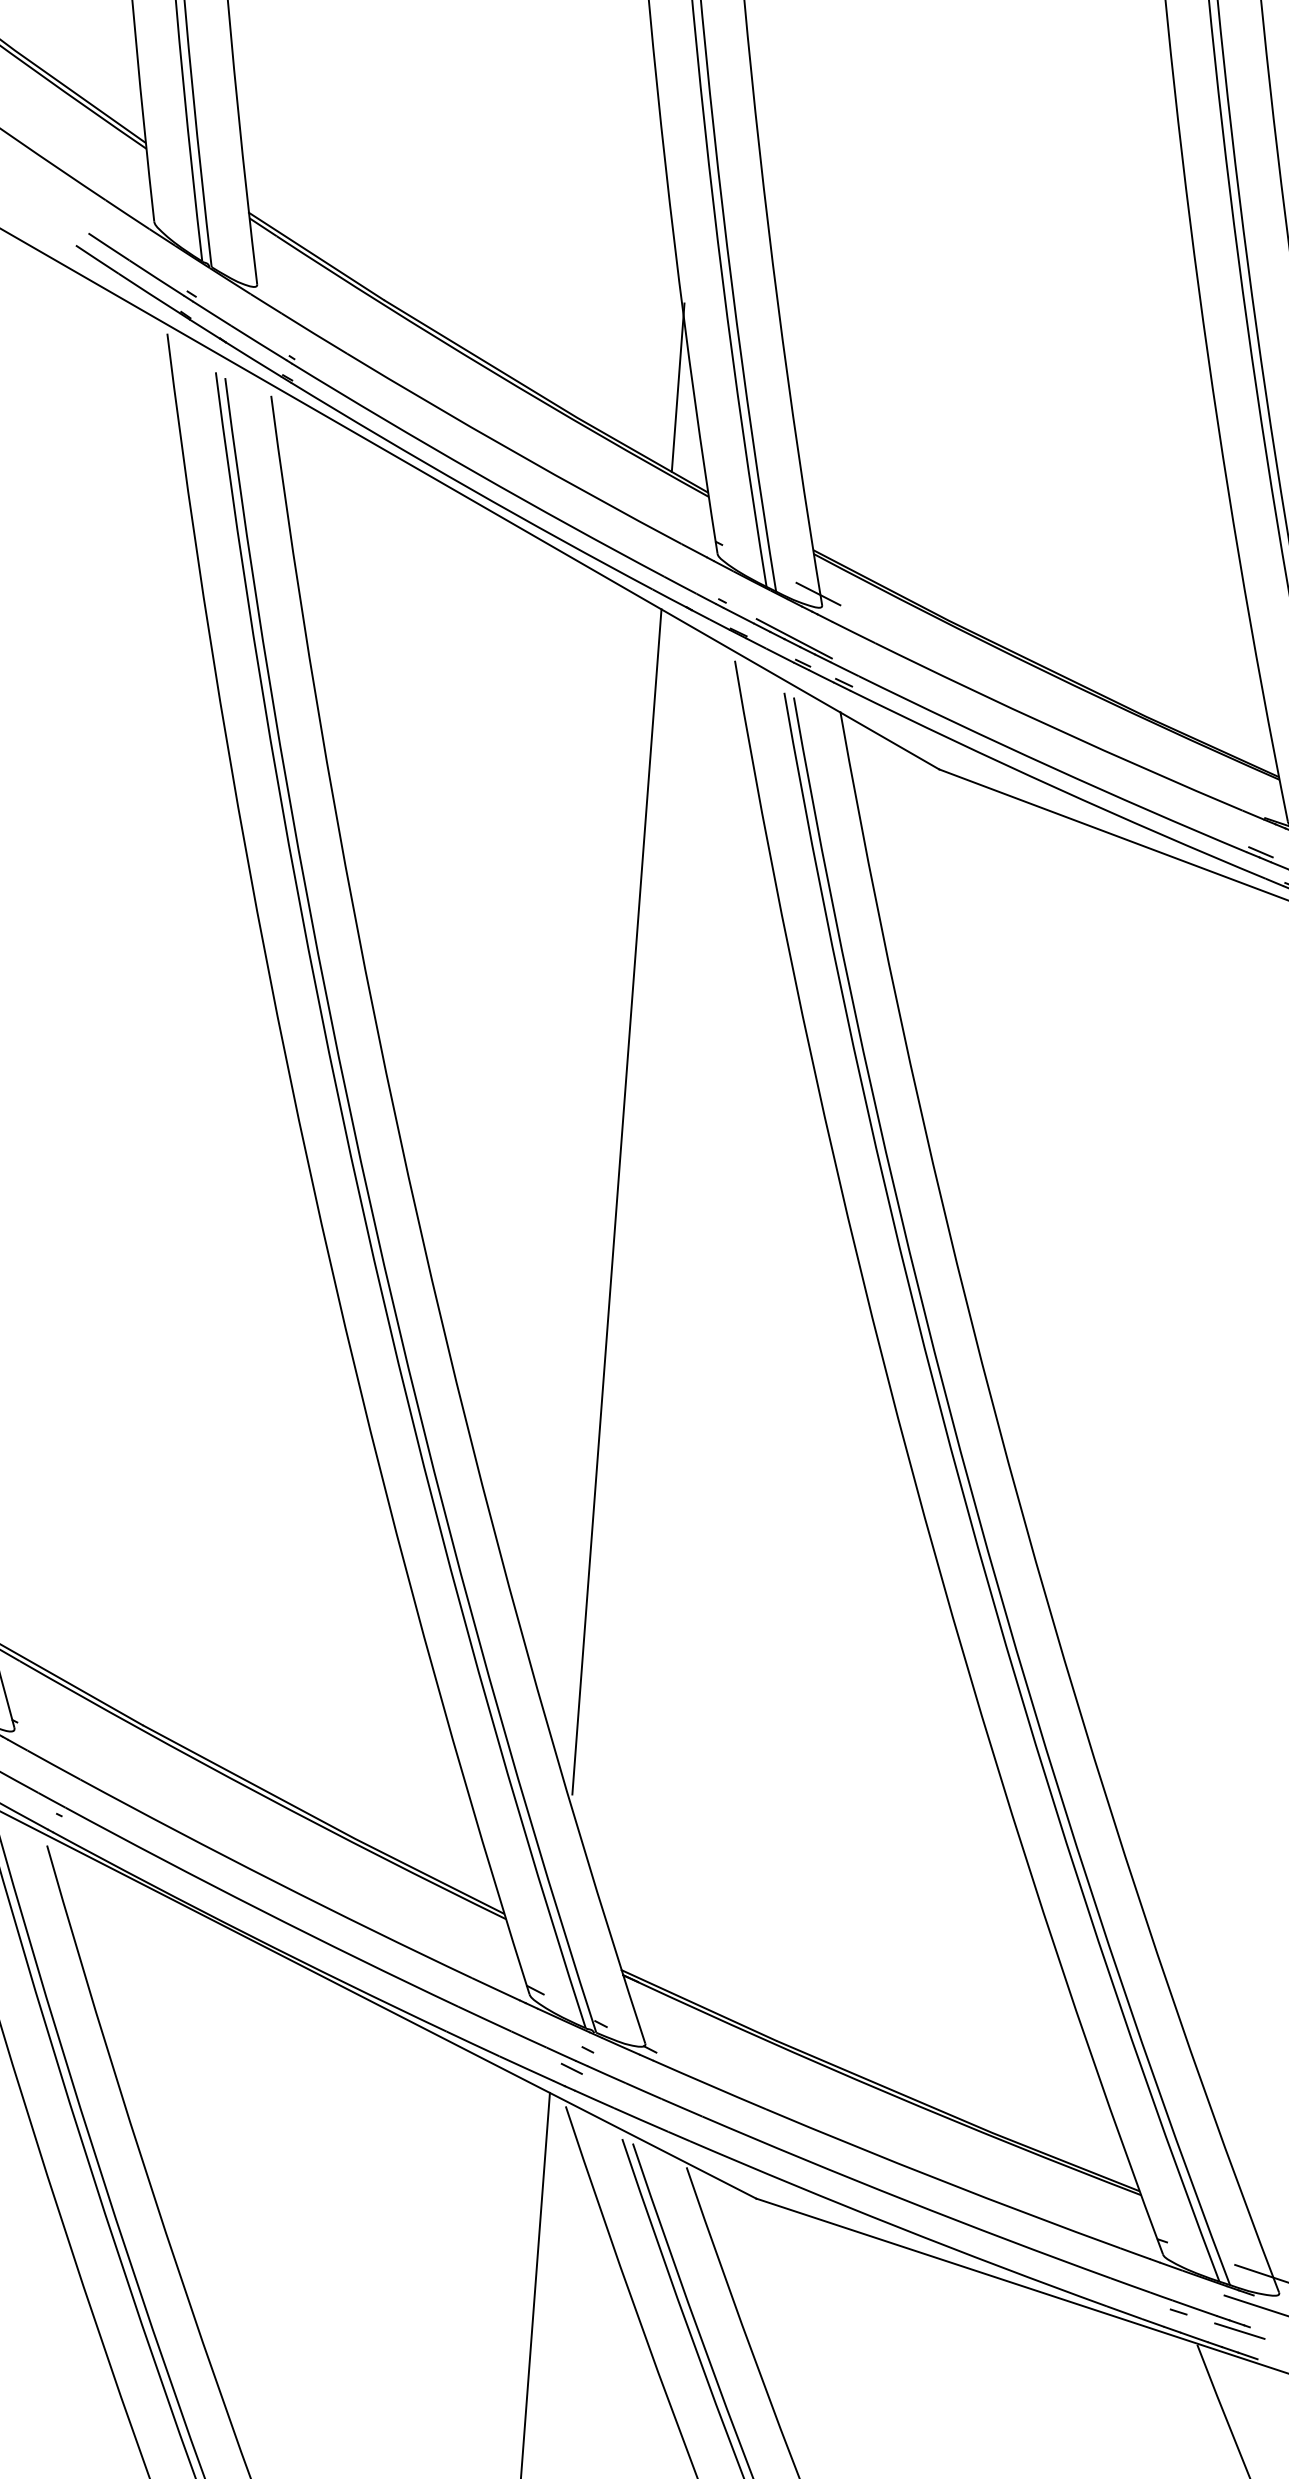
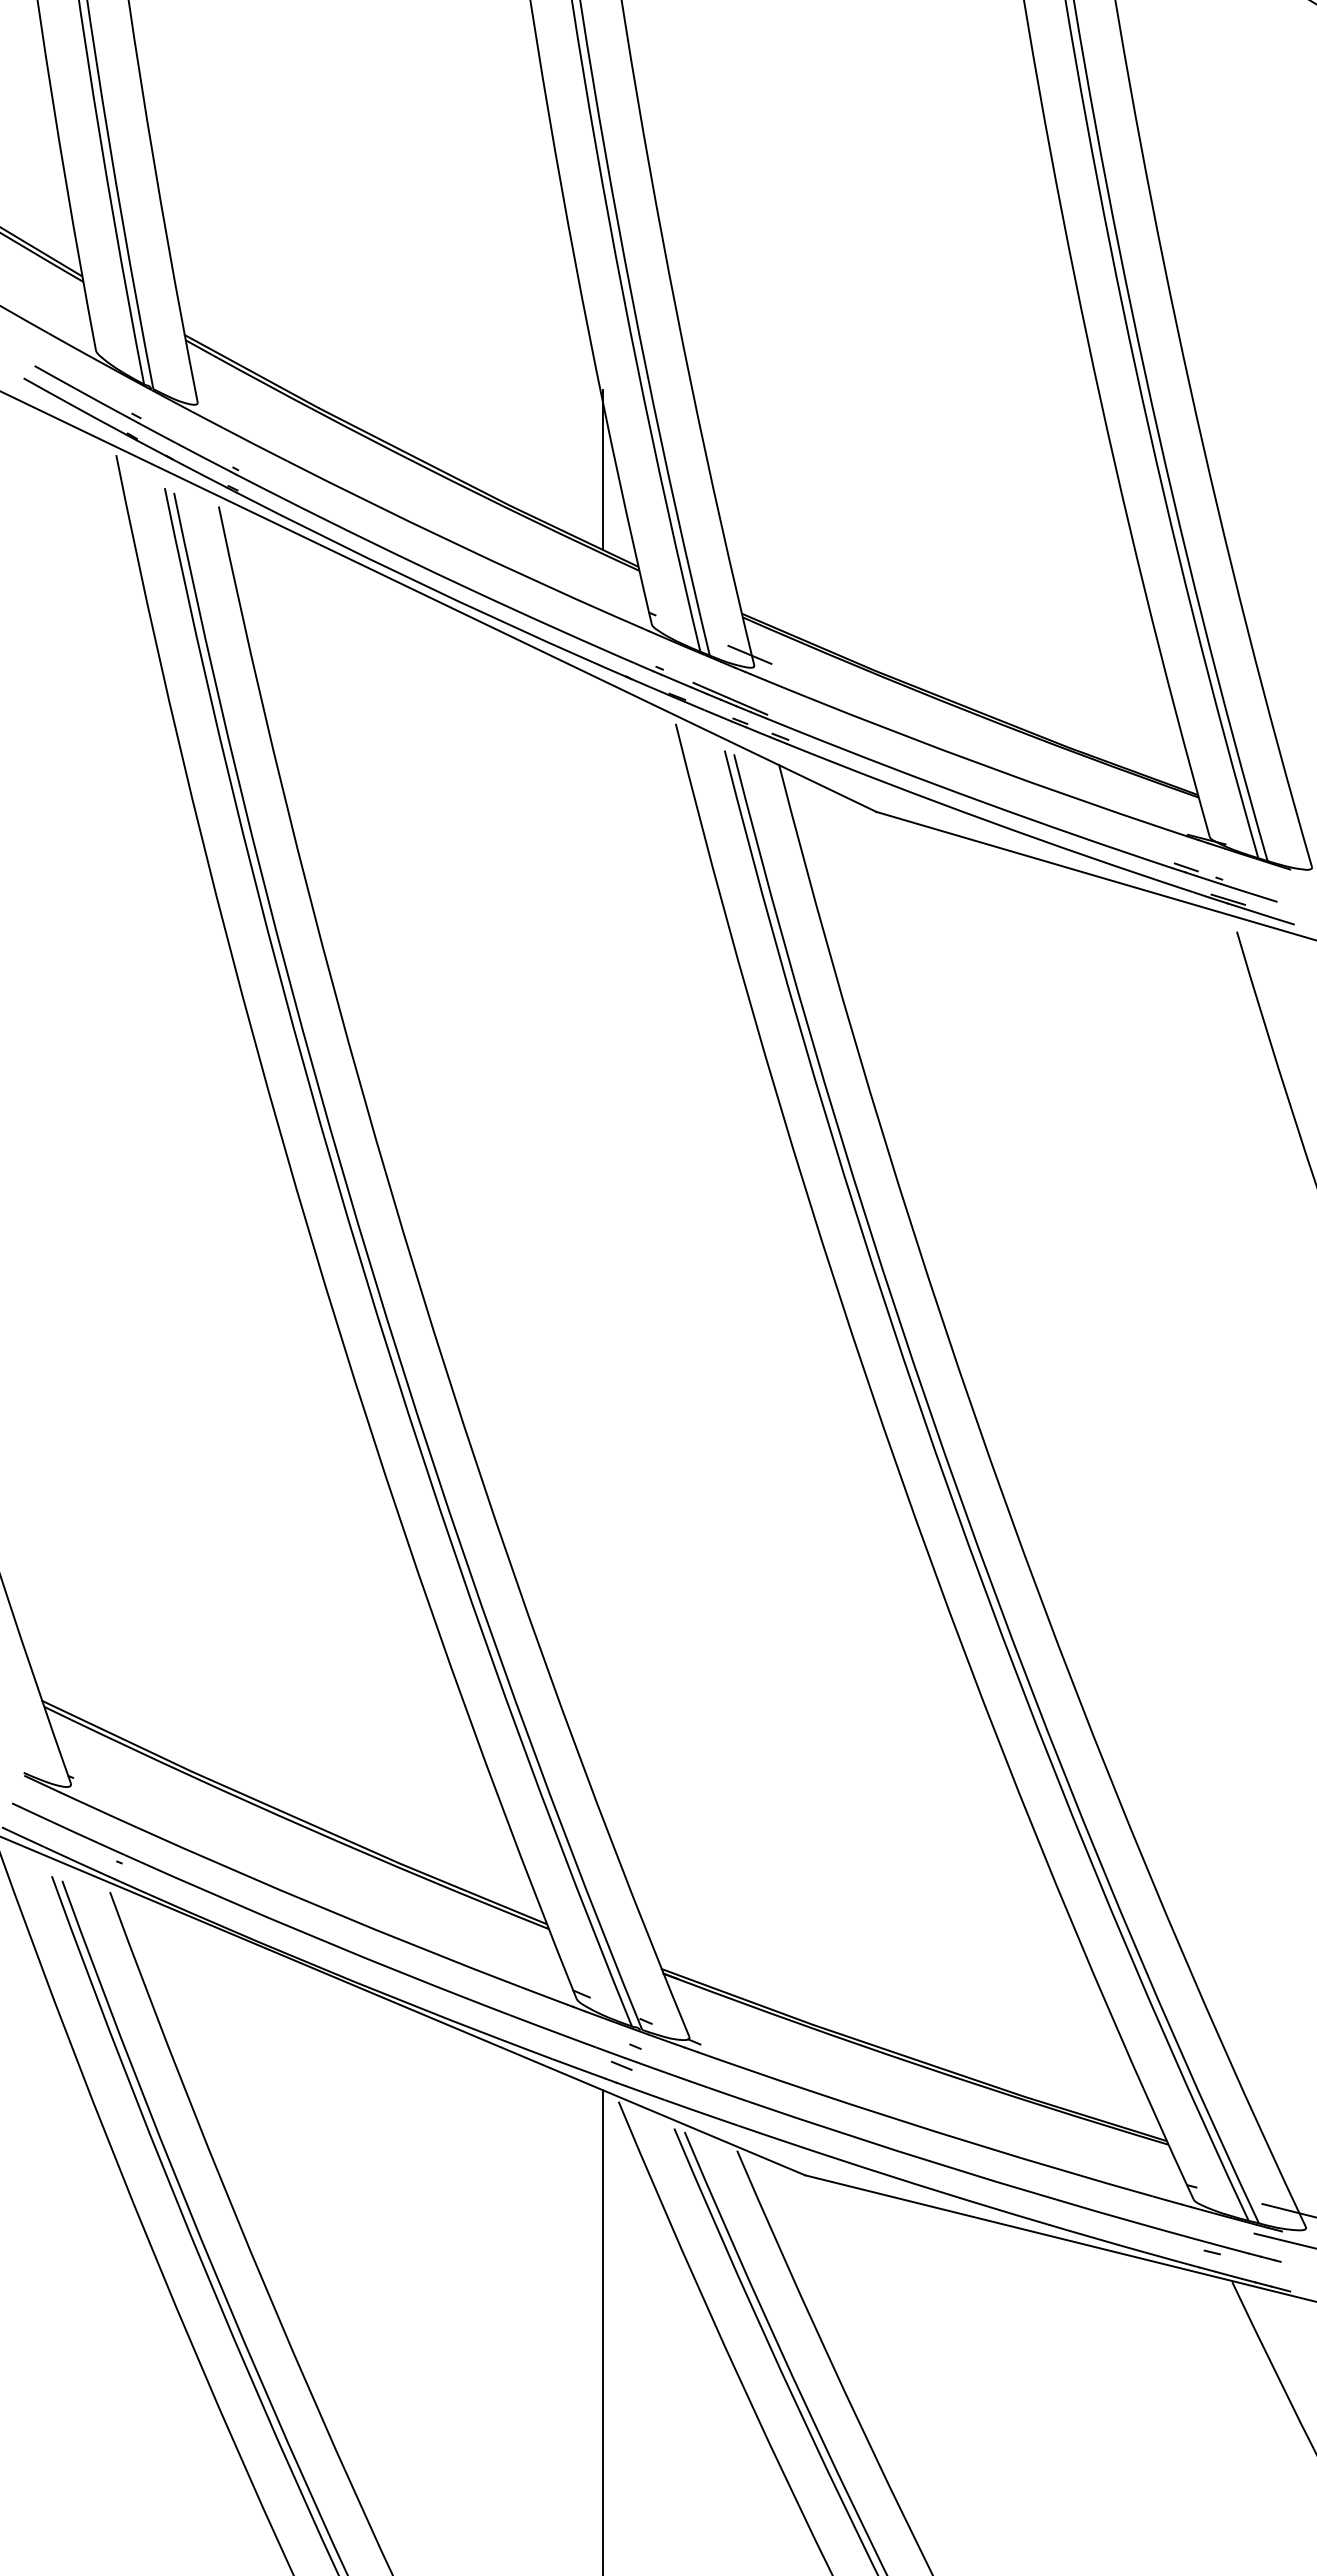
line: (616, 1201) -> (602, 1243), removed
line: (1239, 2330) -> (1271, 2265), removed

